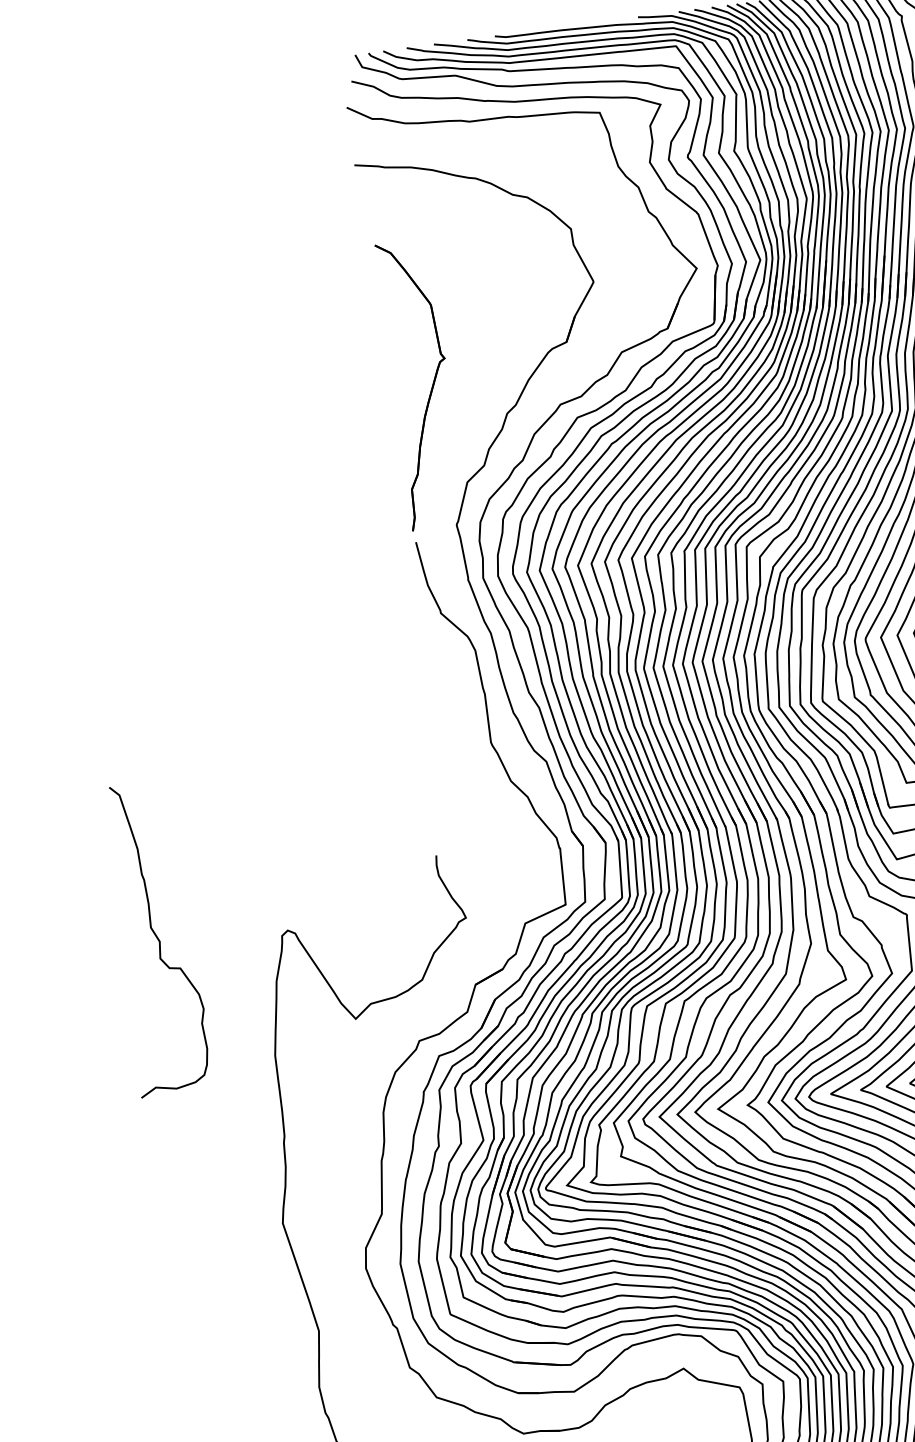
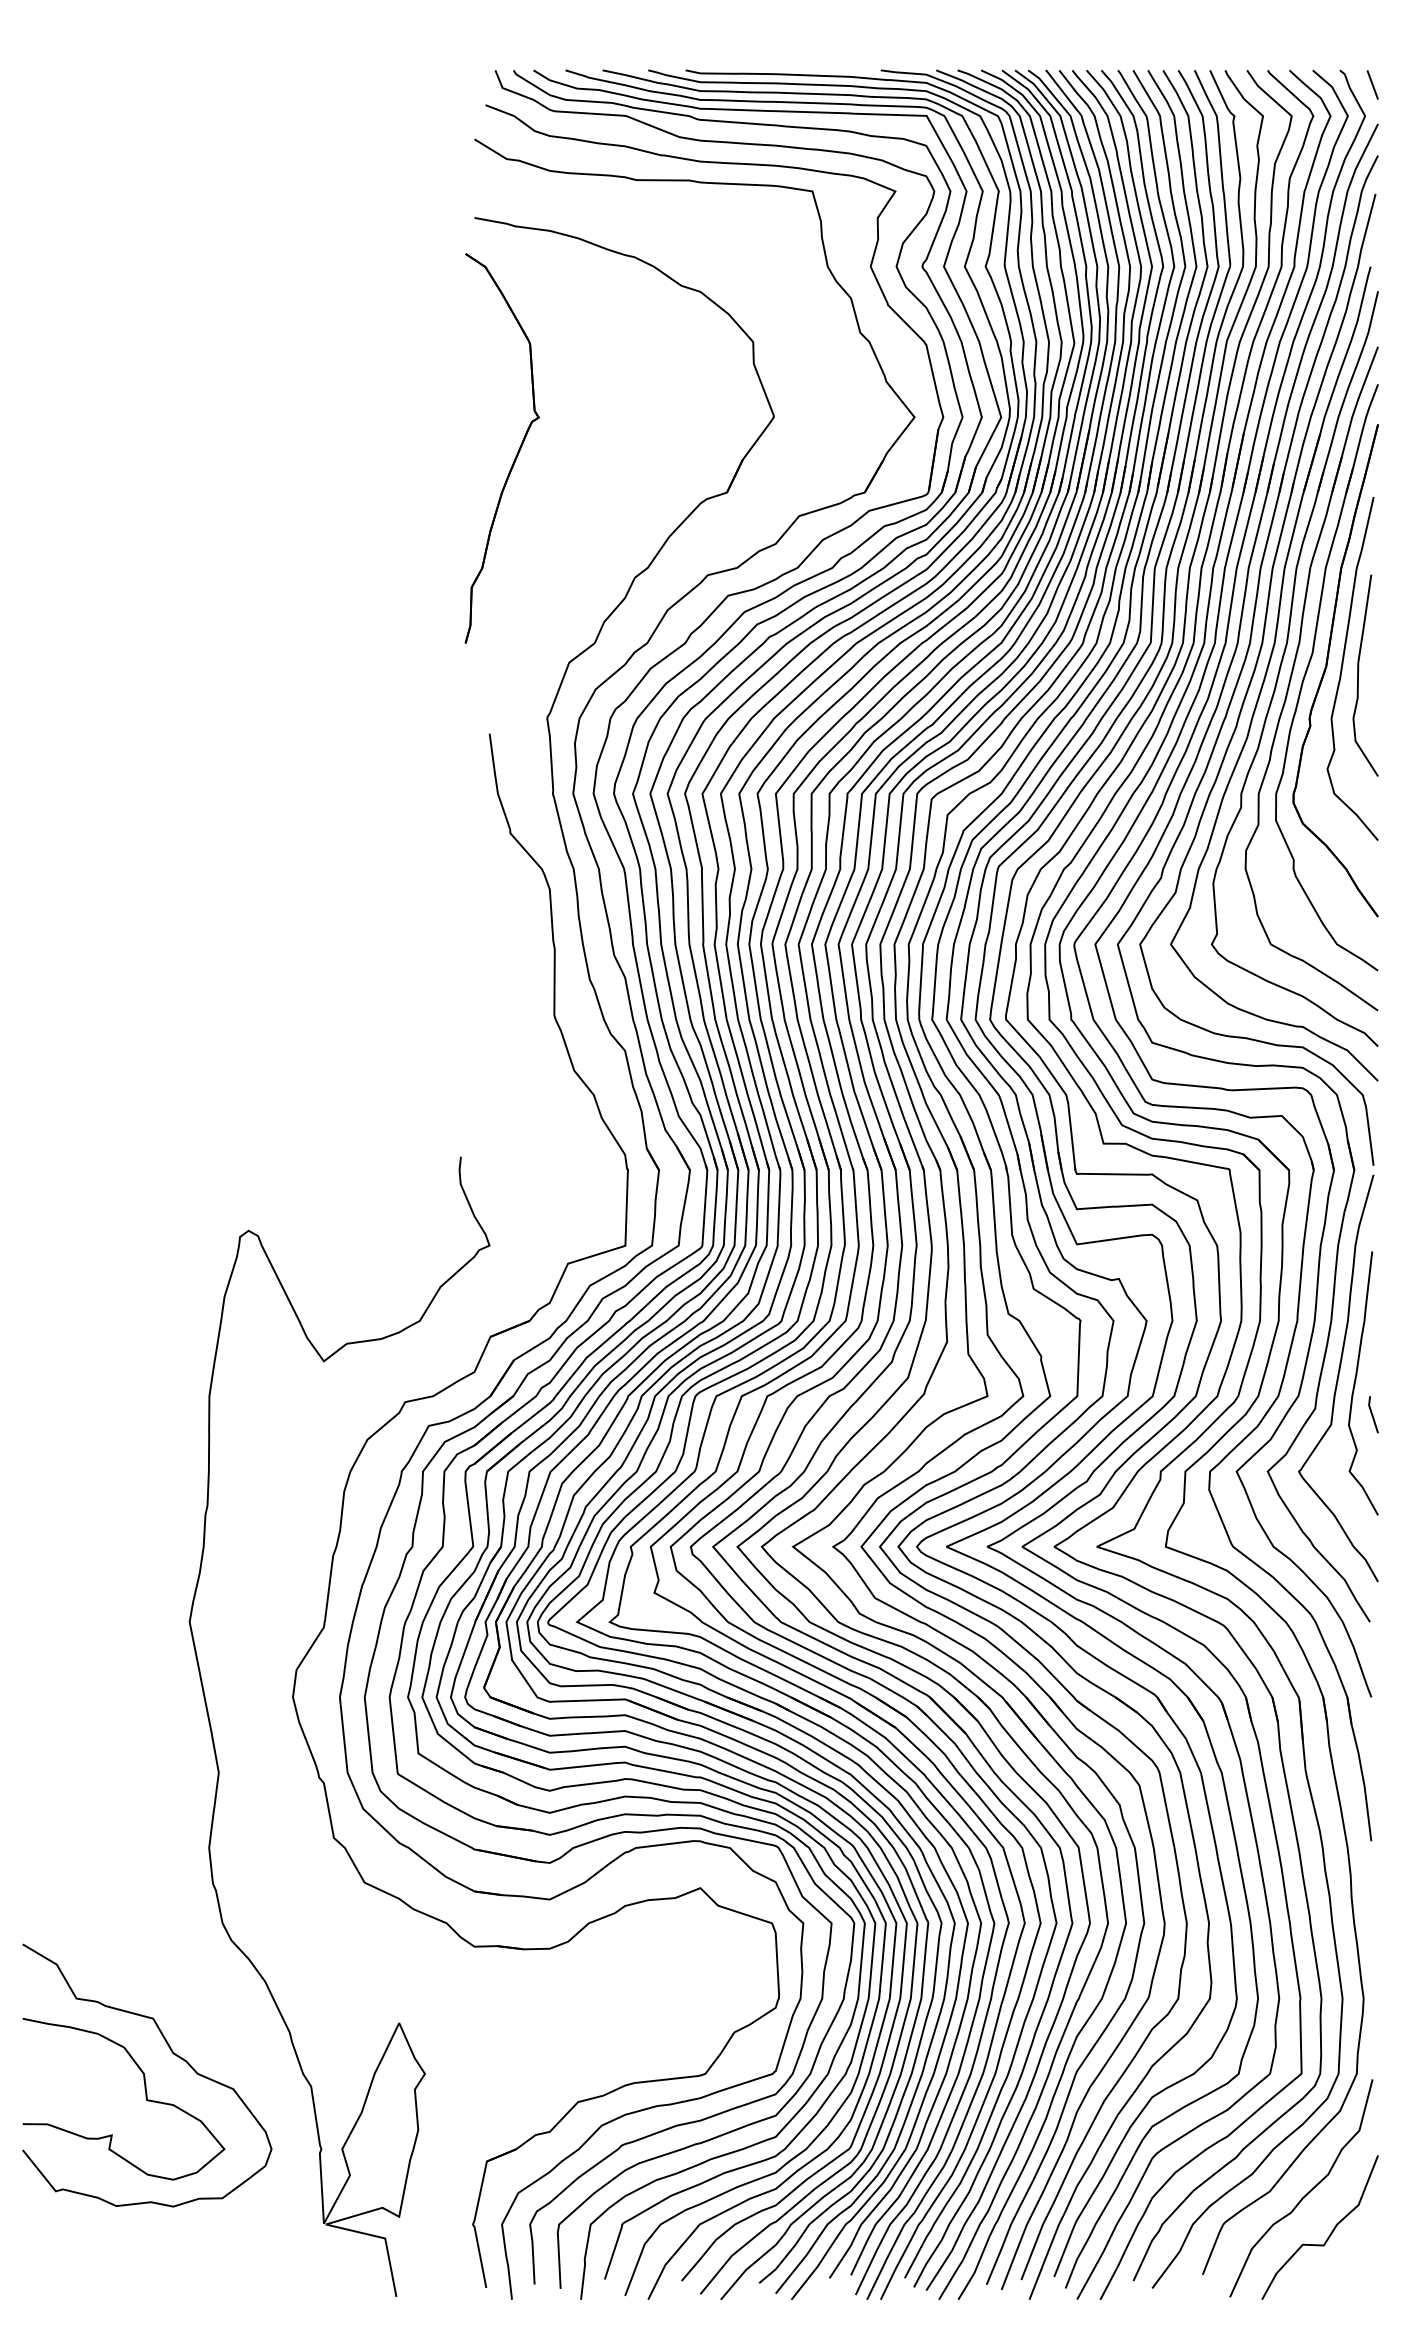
part: (431, 389) -> (515, 456), moved
curve: (157, 938) -> (72, 1217), removed

